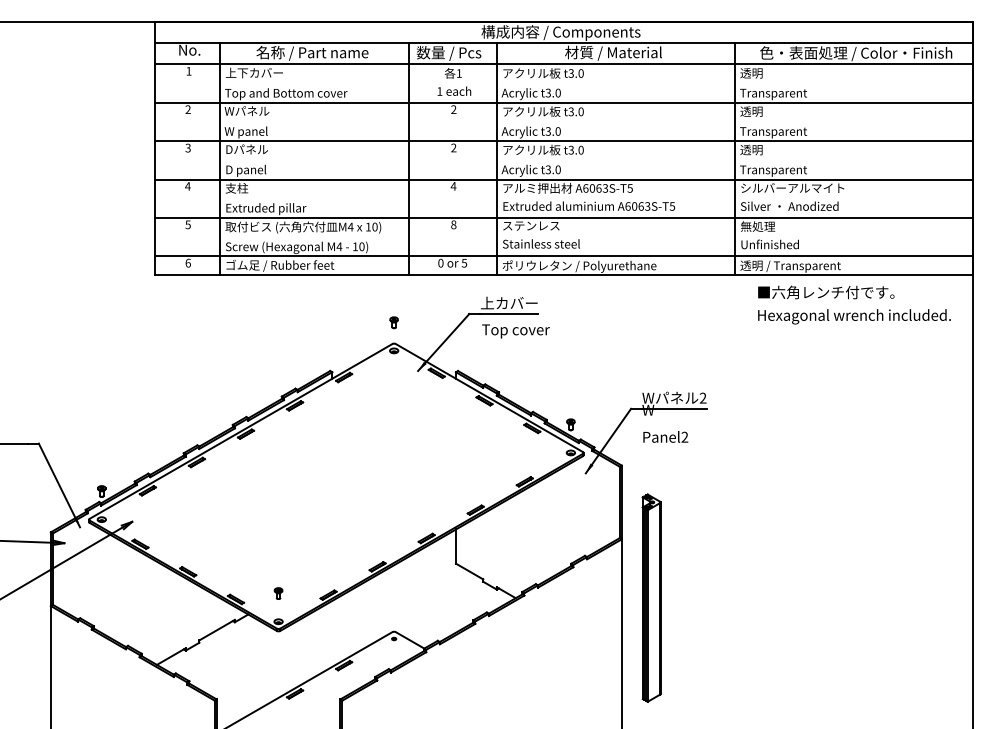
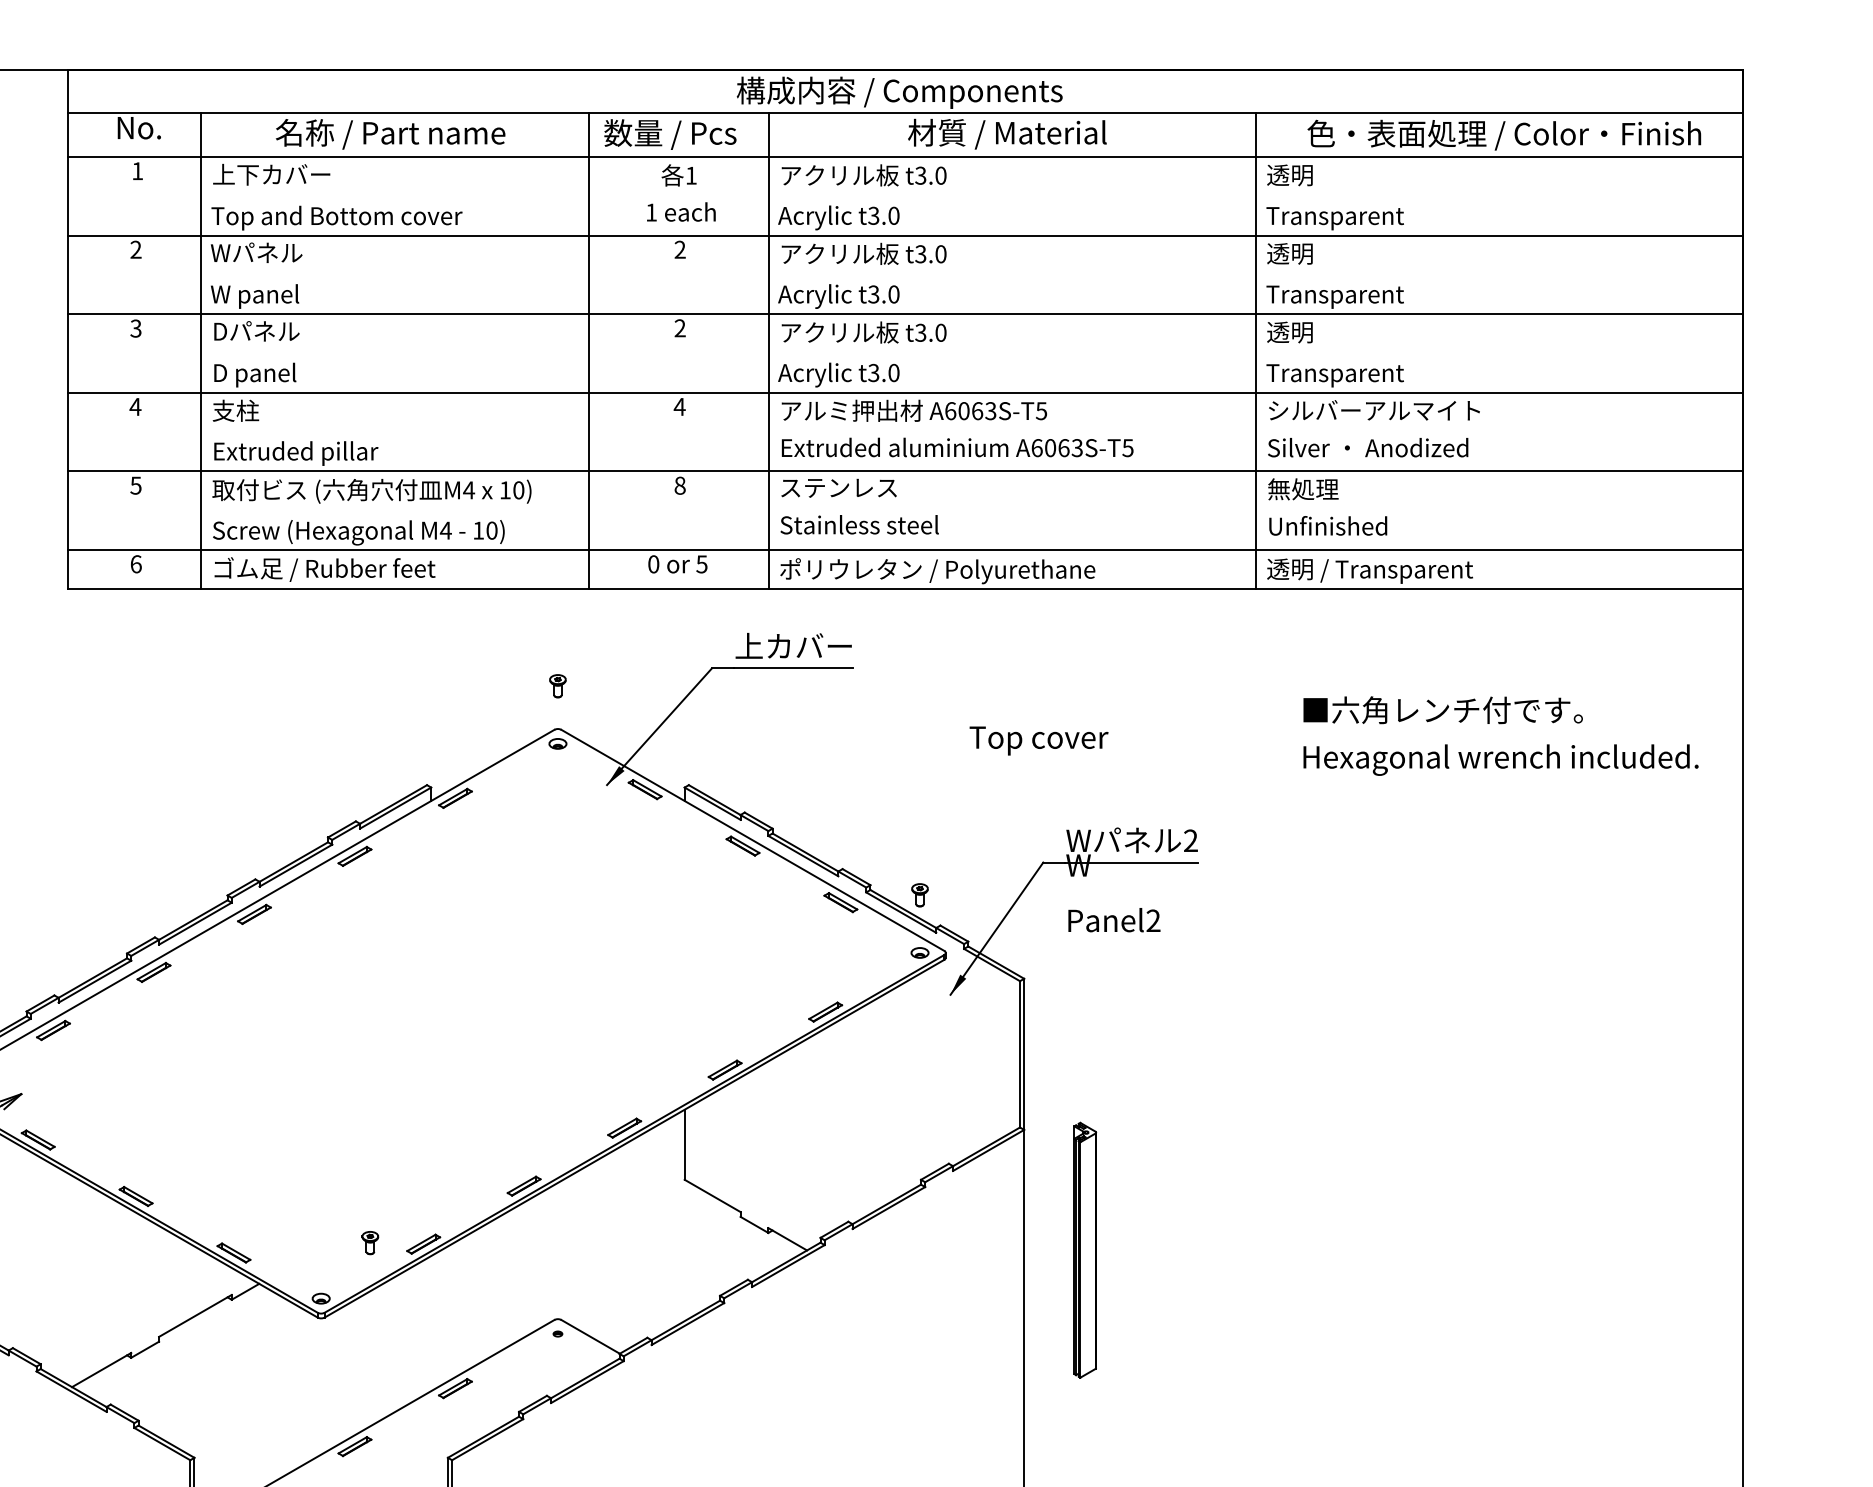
text: (854, 304) -> (1500, 734), moved
text: (515, 331) -> (1037, 741), moved
part: (278, 593) -> (370, 1242), moved
part: (651, 597) -> (1085, 1249), size x0.6

